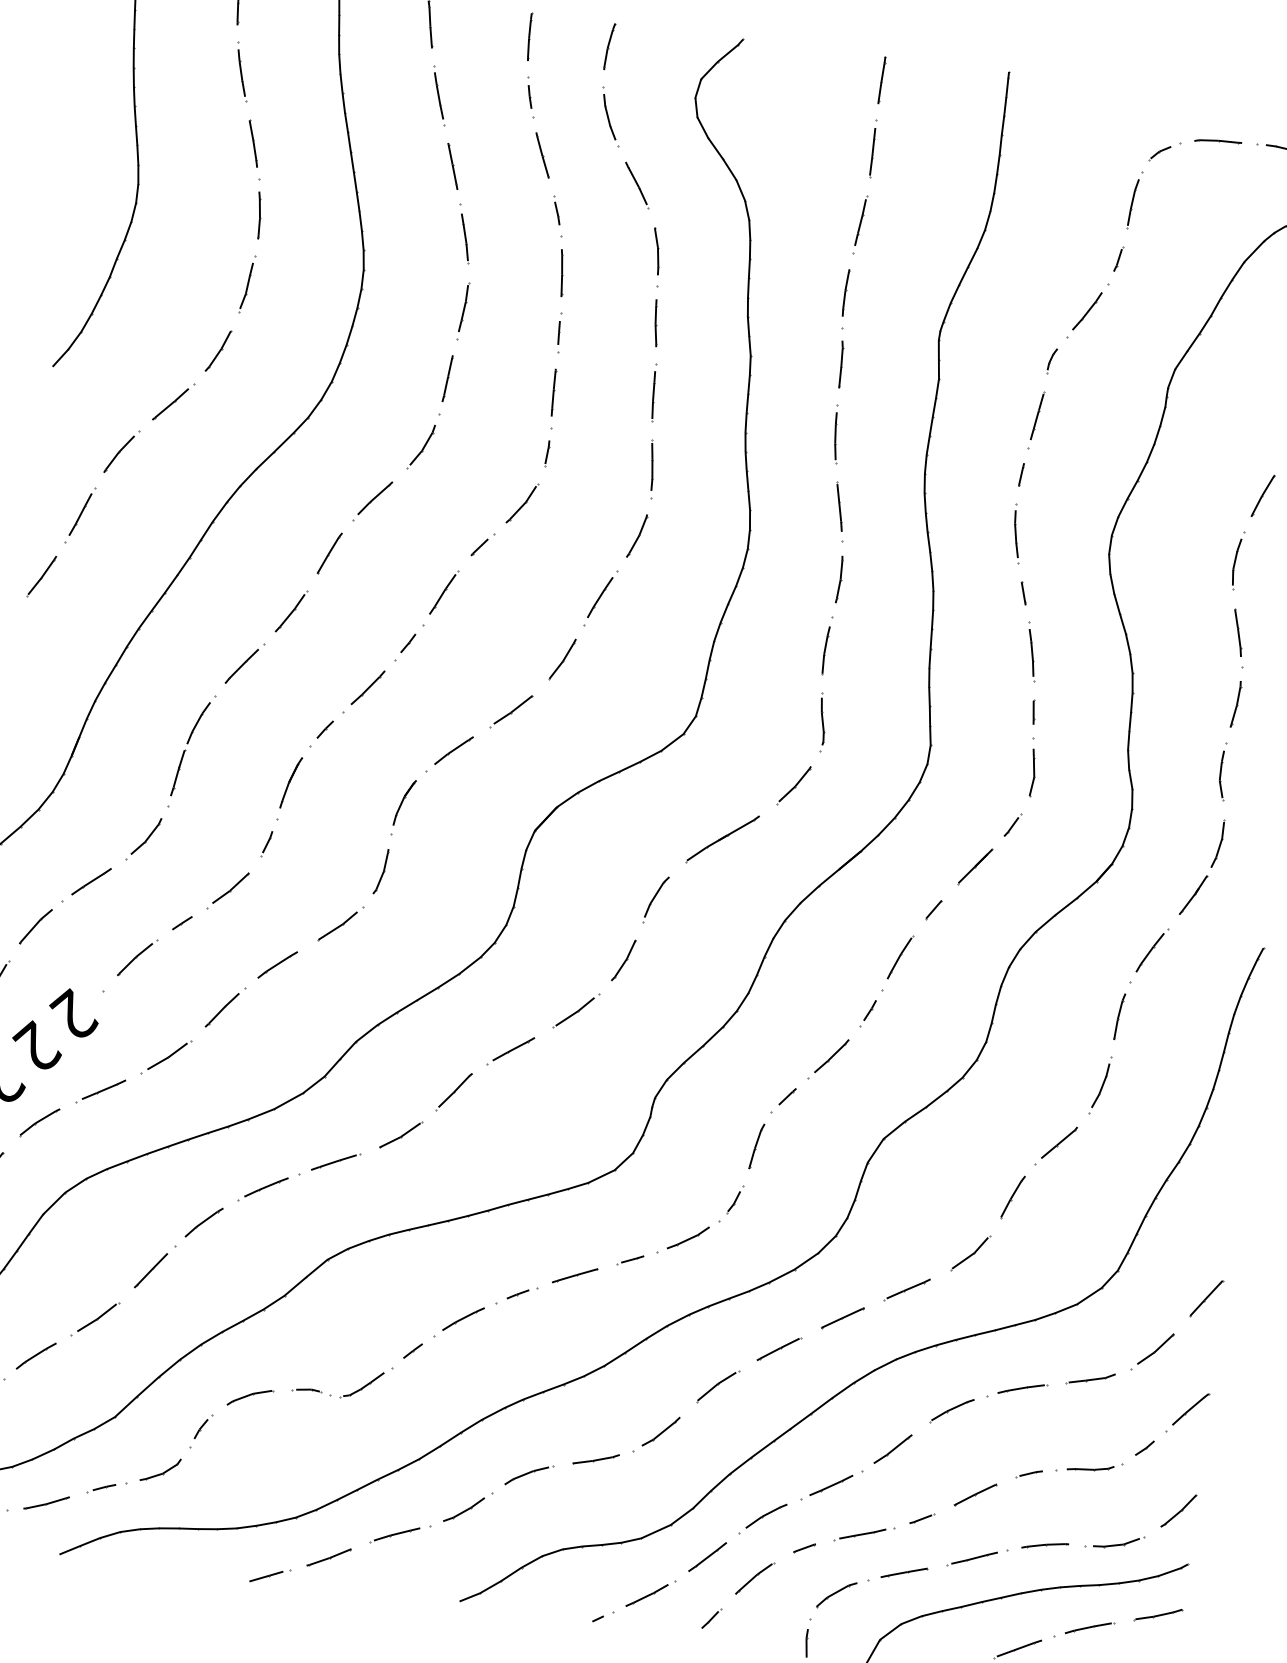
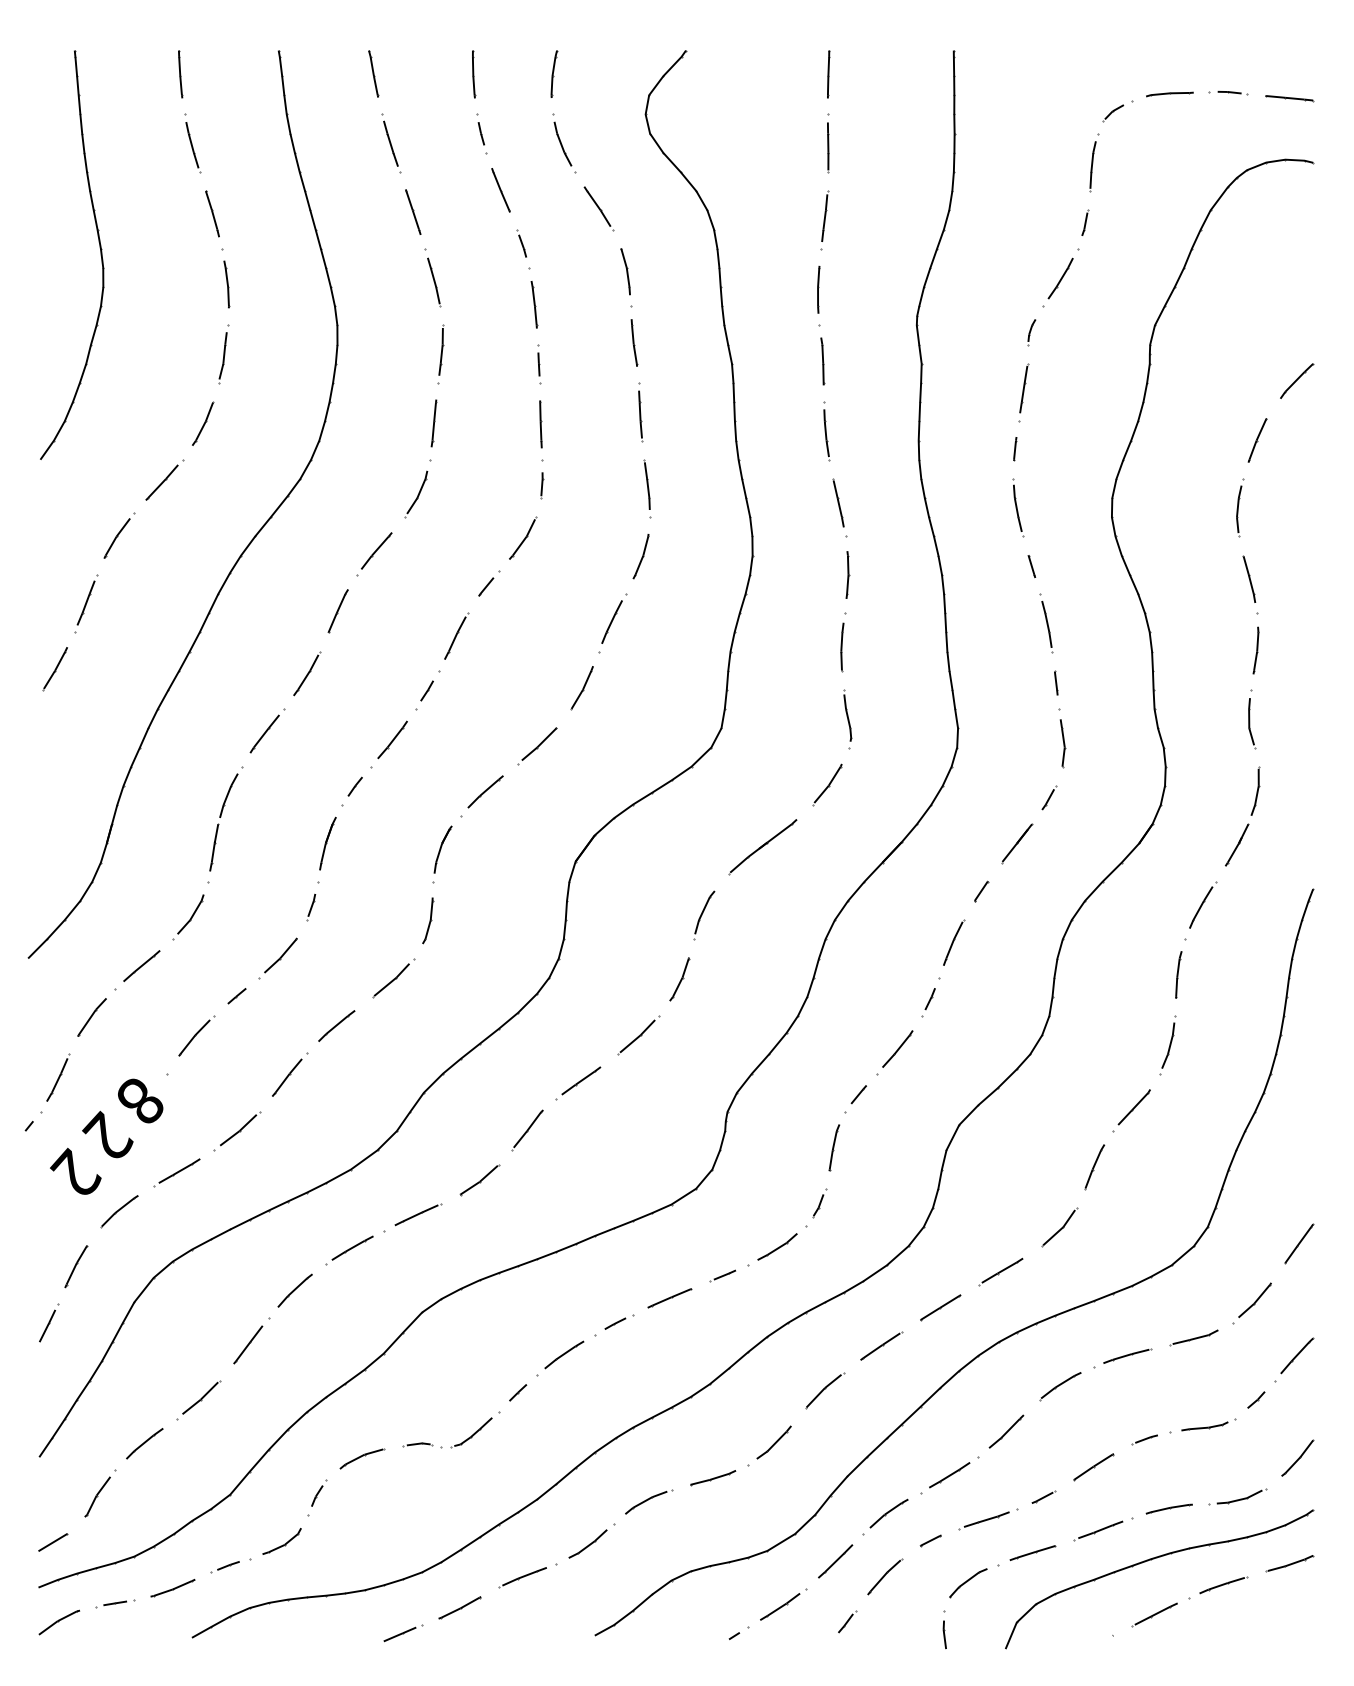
text: (74, 1012) -> (140, 1098), 2 -> 8

